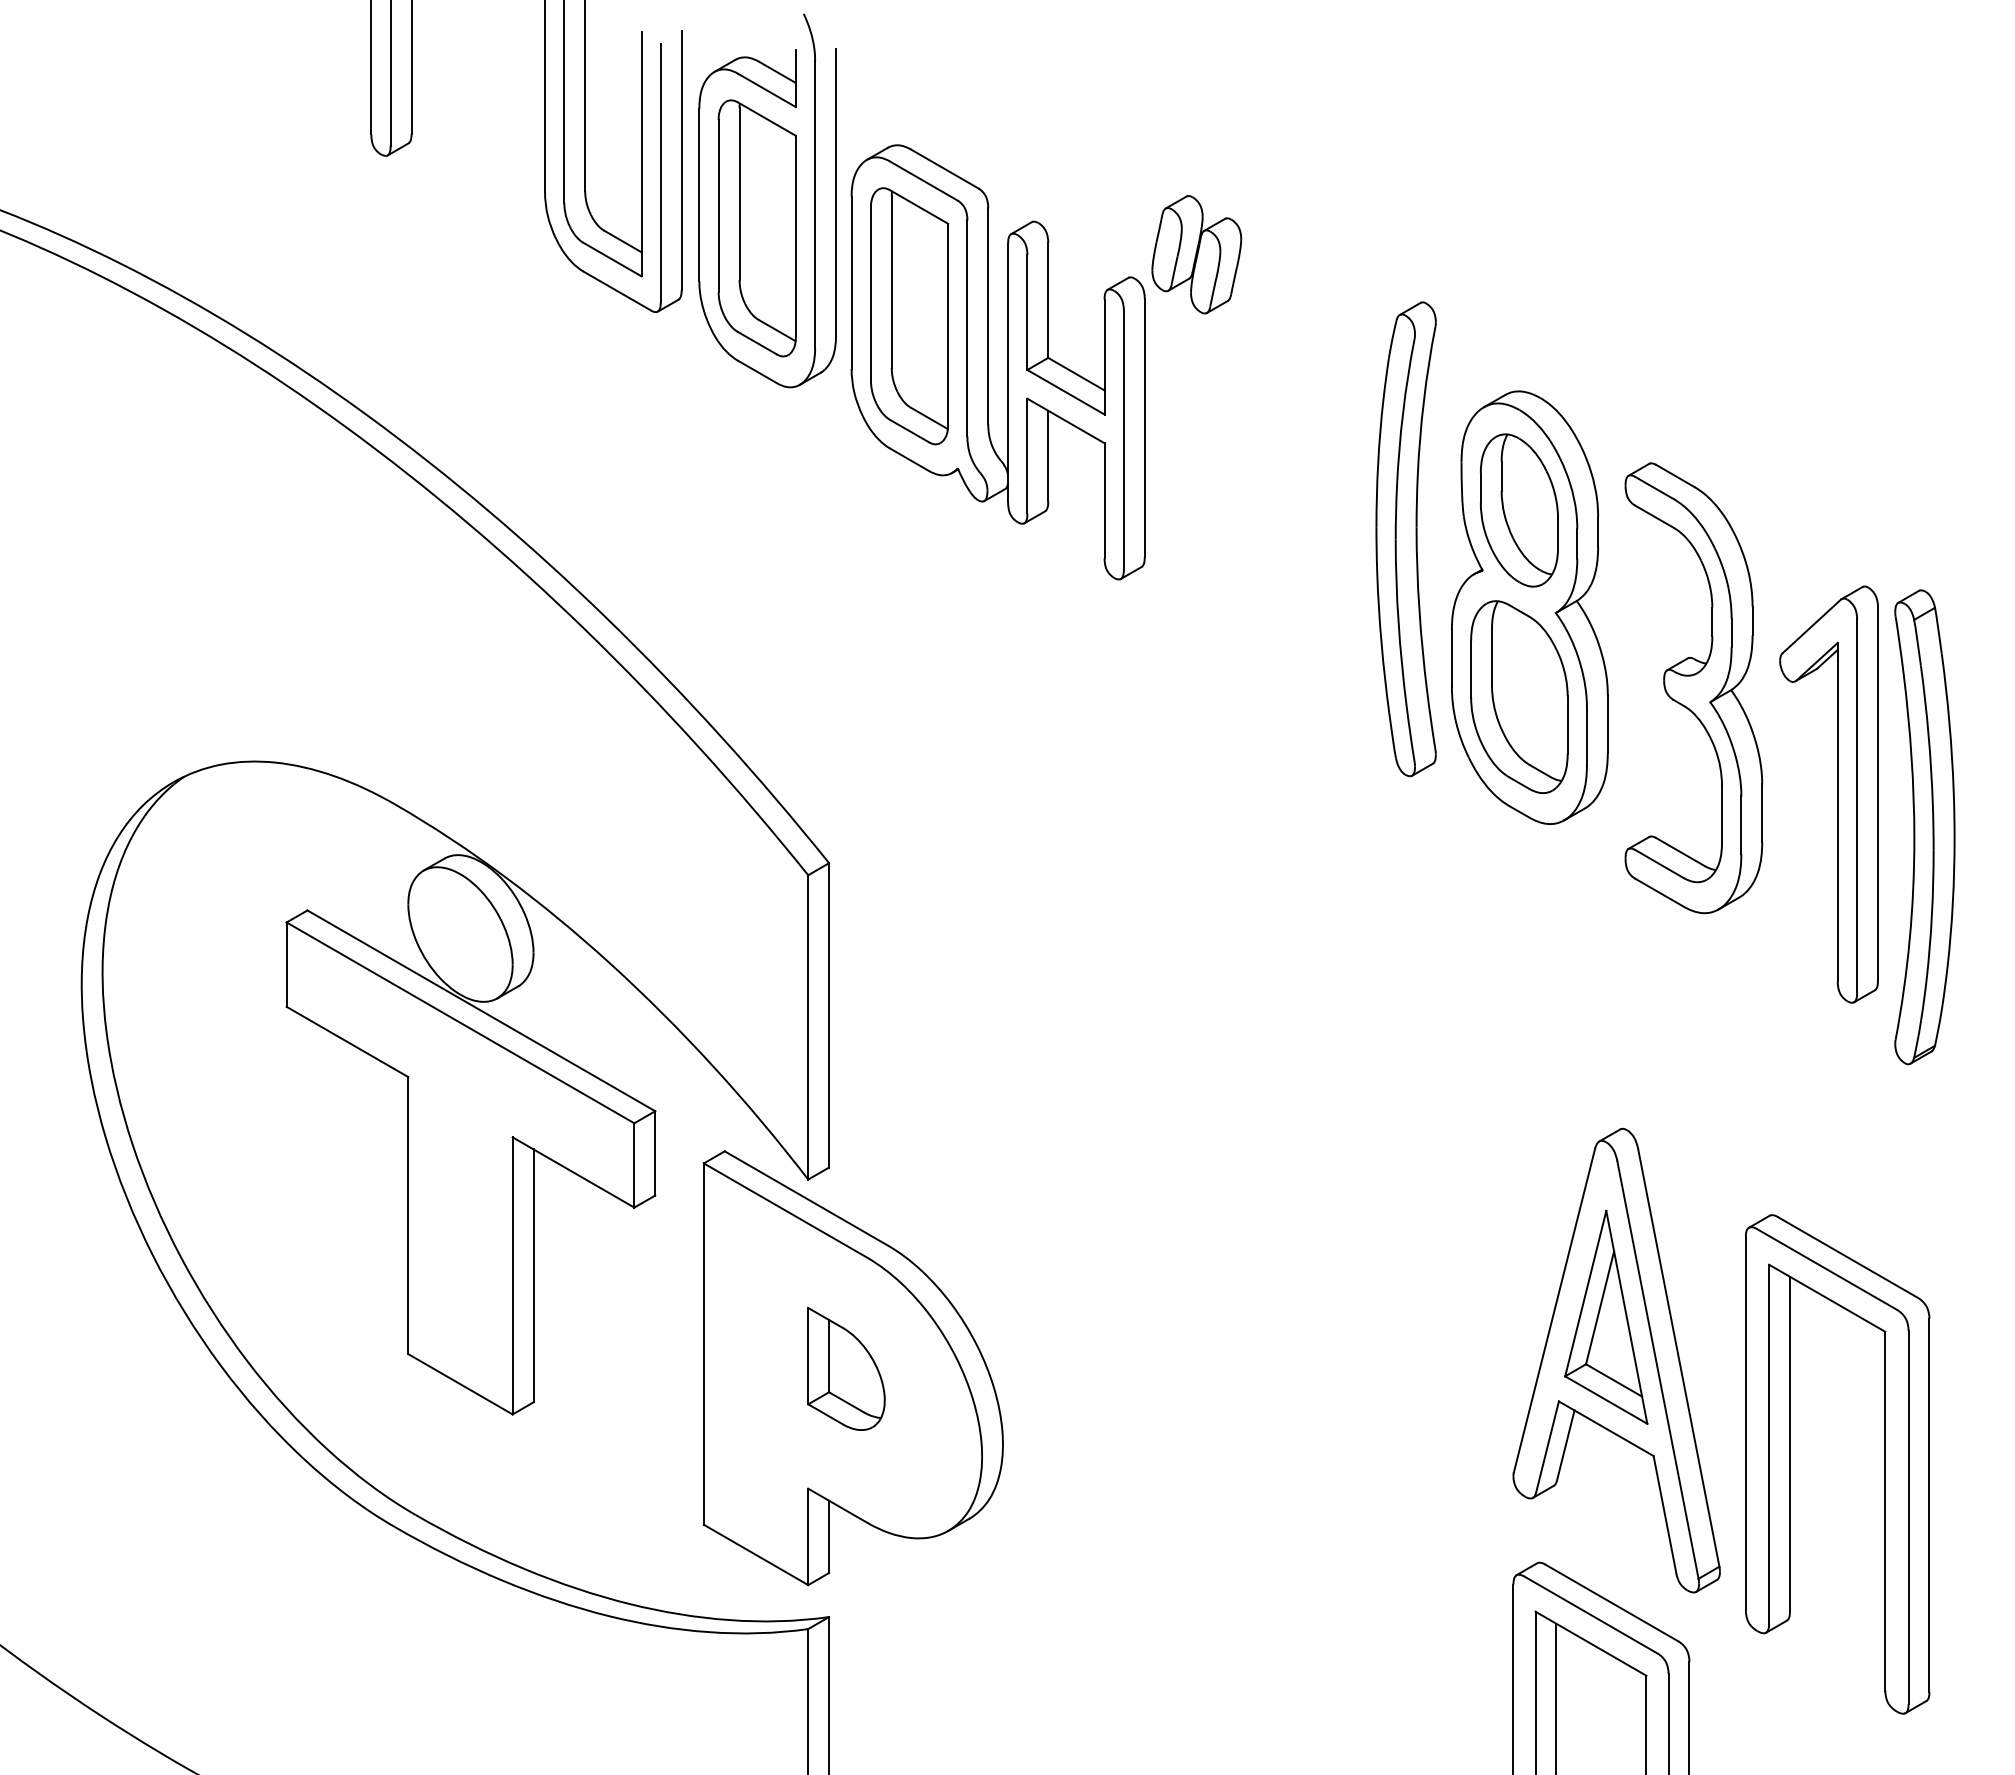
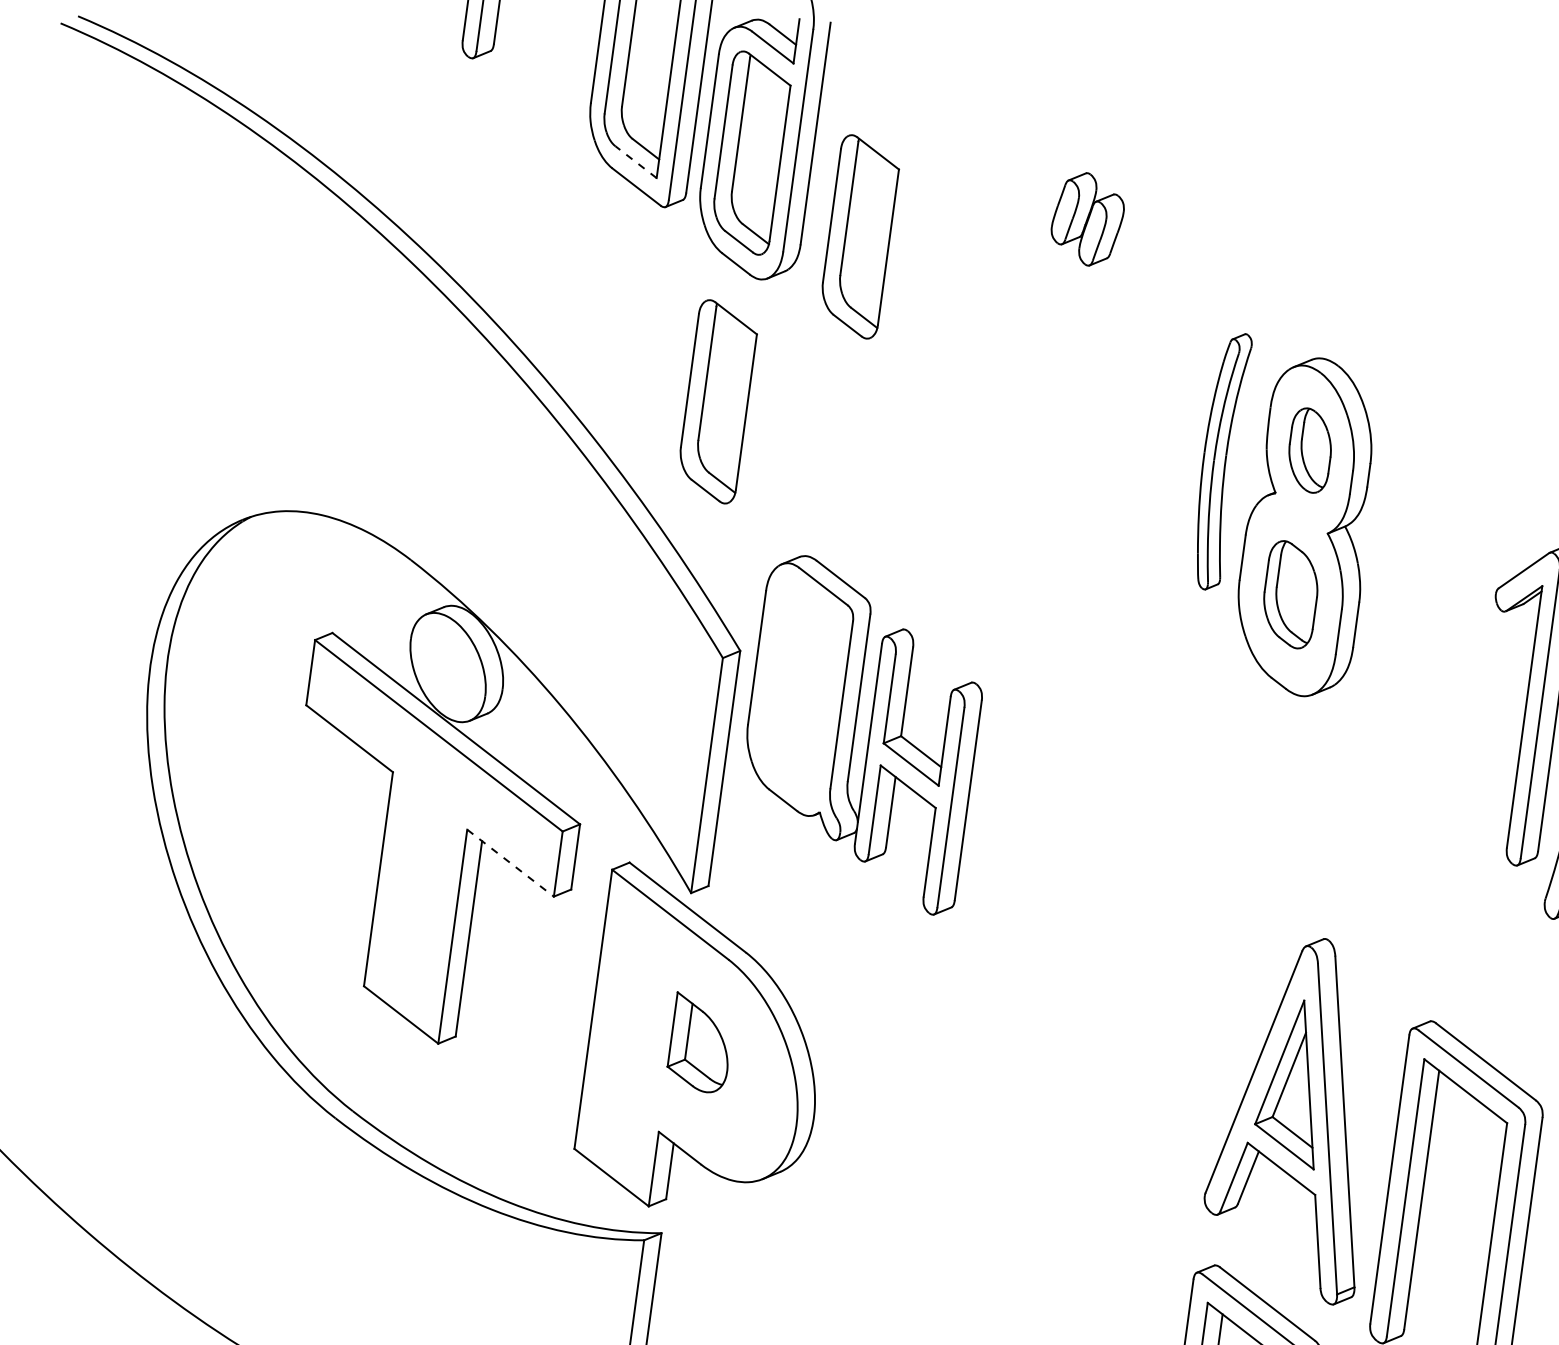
line: (612, 259) -> (636, 162), solid -> dashed
part: (988, 362) -> (854, 733), moved
part: (1518, 510) -> (1309, 450), size x0.7
part: (1405, 539) -> (1219, 461), size x0.7
part: (756, 550) -> (716, 401), added
part: (1693, 688) -> (1426, 606), removed
part: (1519, 696) -> (1290, 594), size x0.7
line: (573, 1172) -> (510, 863), solid -> dashed

